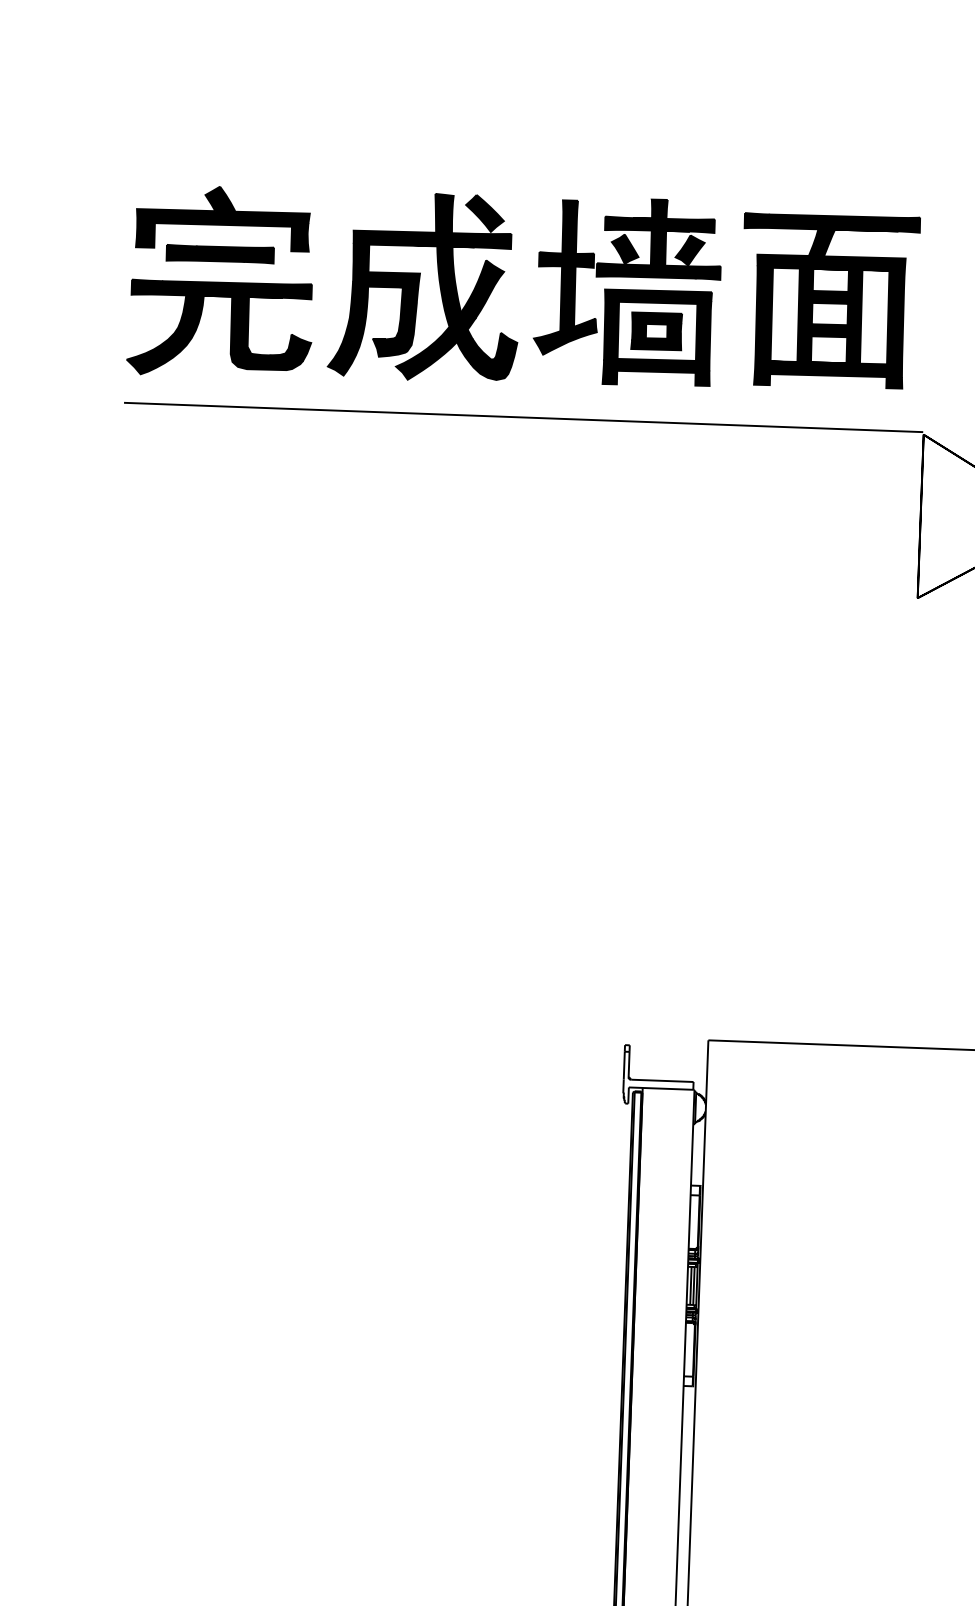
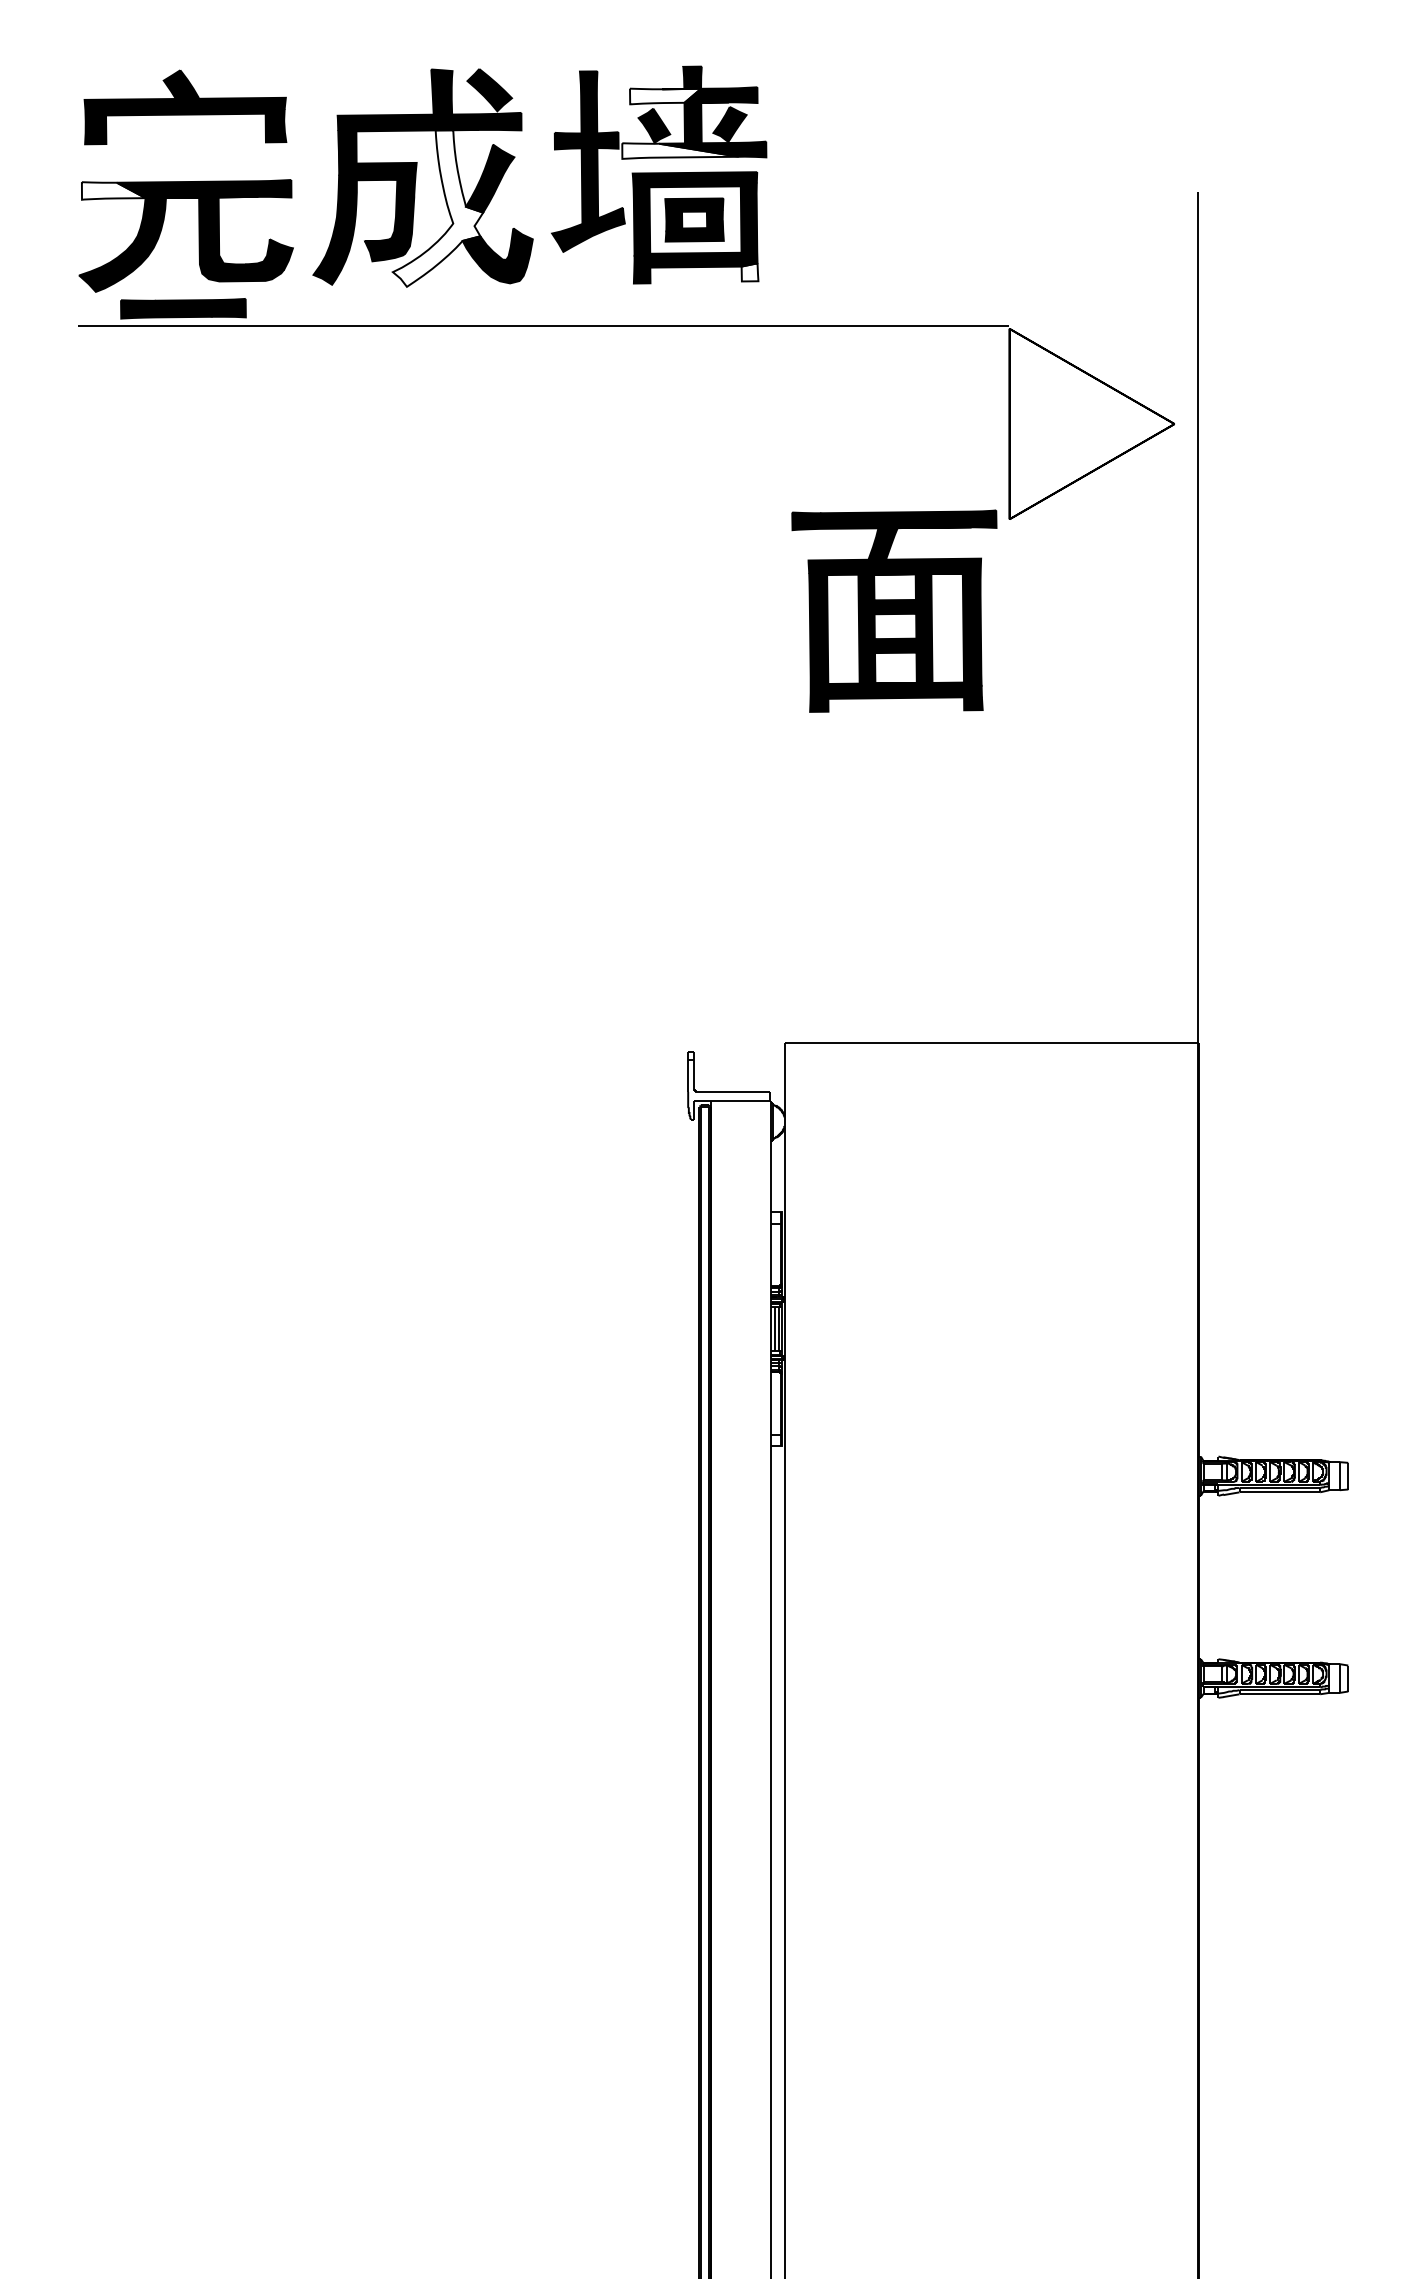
fill: (635, 224) -> (665, 96), removed
part: (220, 253) -> (183, 308), moved
fill: (646, 271) -> (680, 150), removed
fill: (158, 287) -> (113, 190), removed
part: (829, 300) -> (894, 610), moved
fill: (436, 313) -> (437, 208), removed
fill: (702, 378) -> (749, 272), removed

